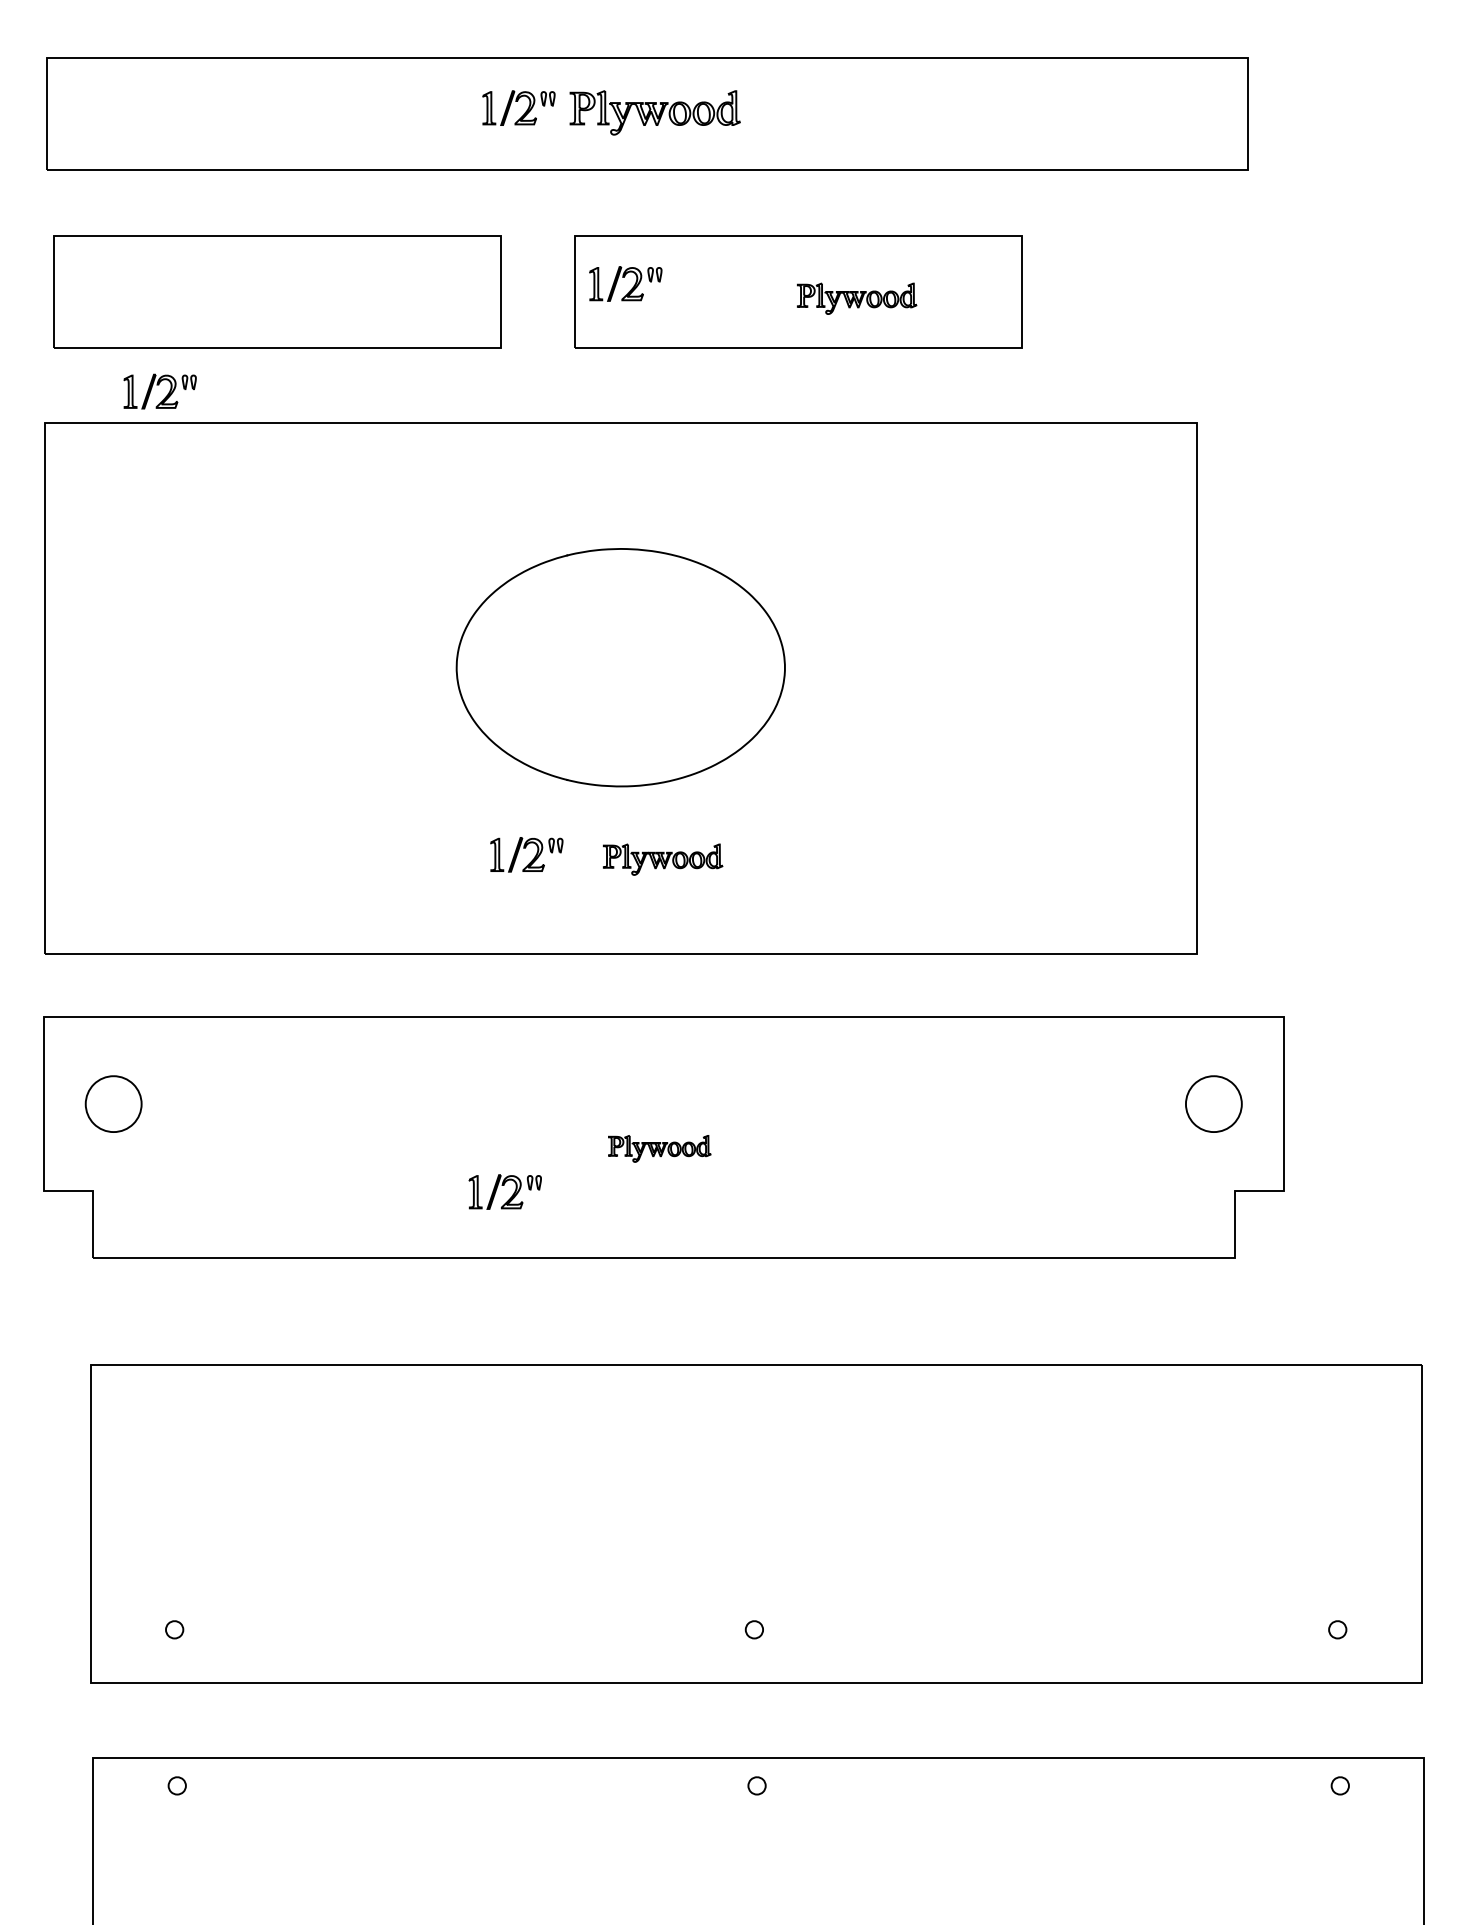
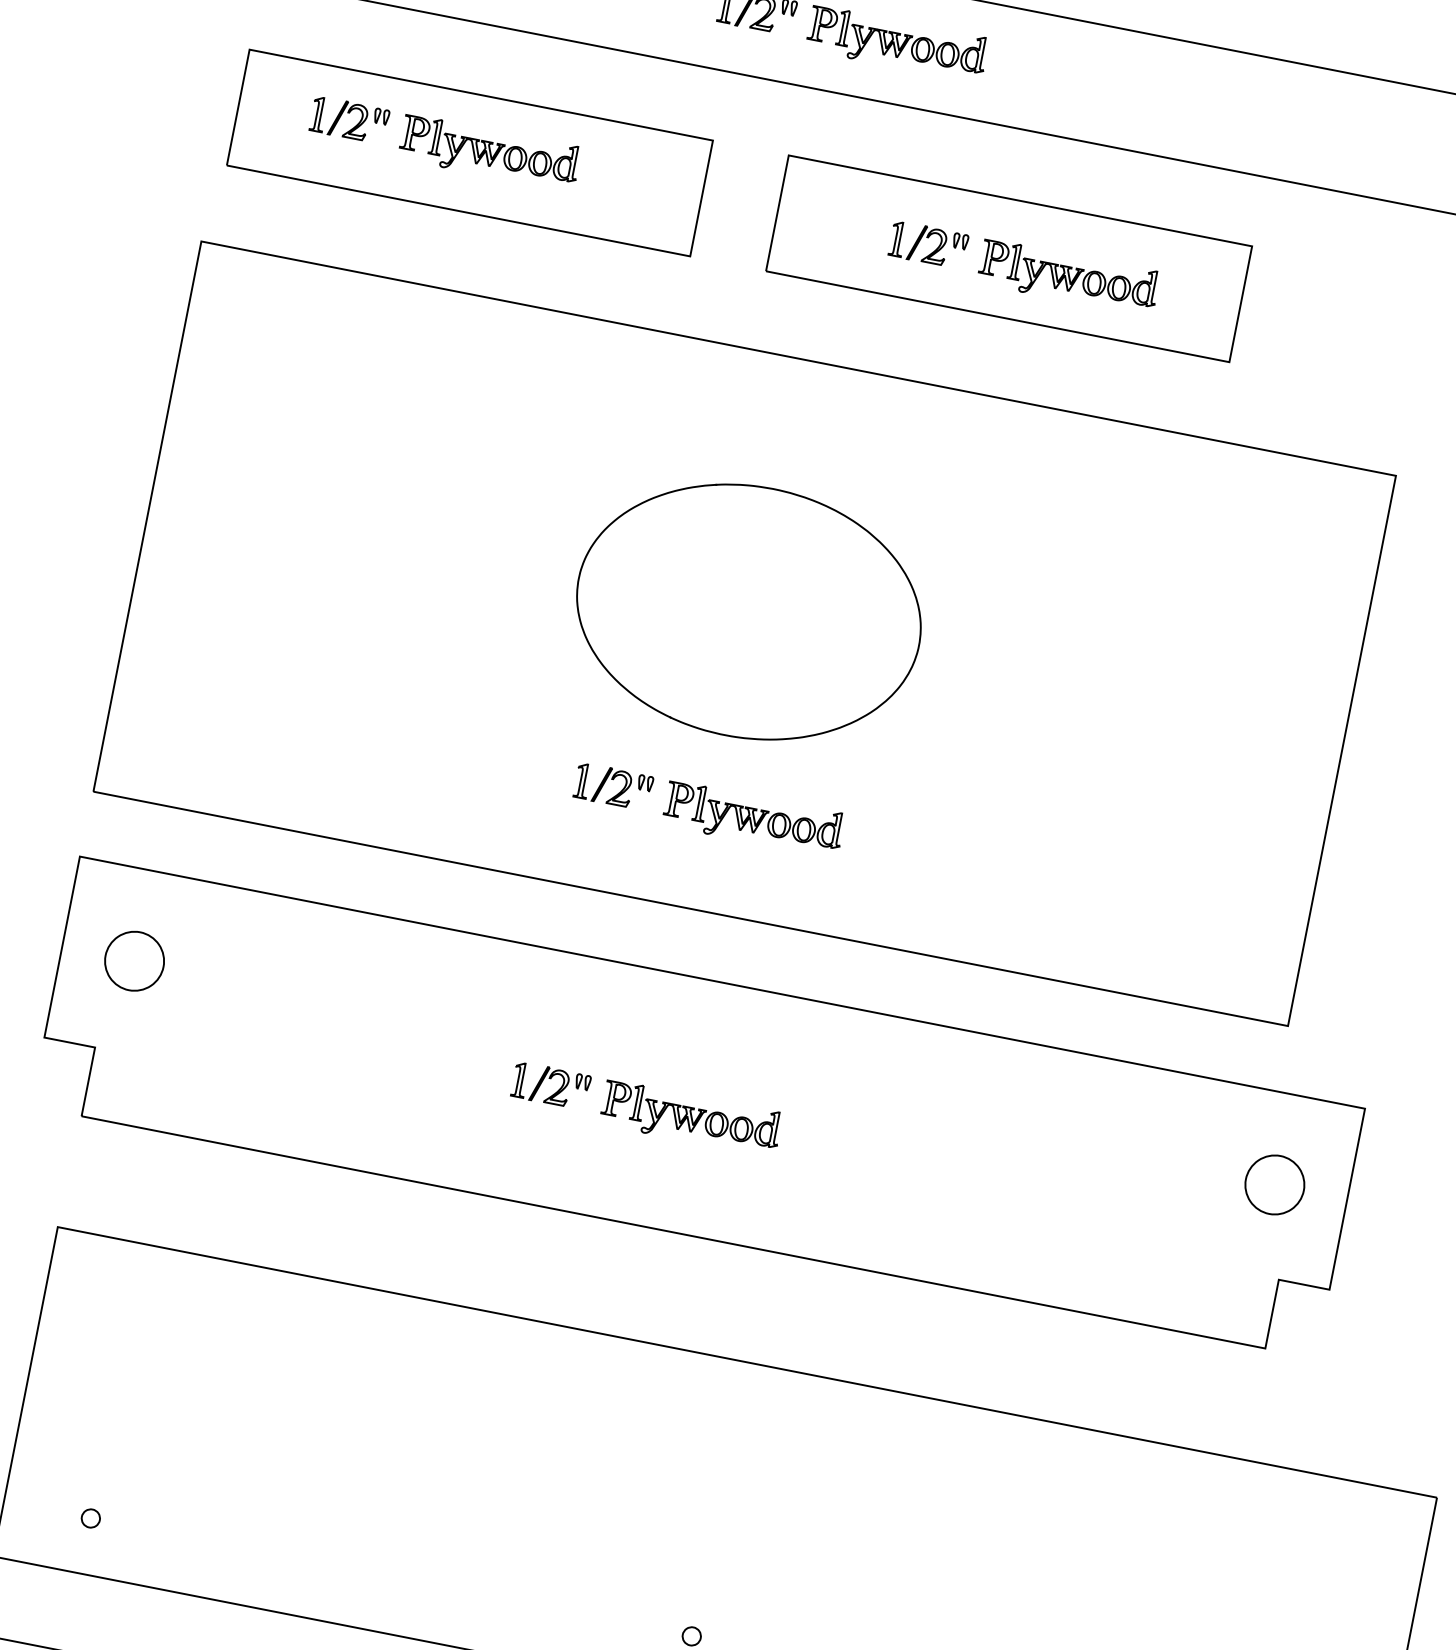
part: (624, 277) -> (928, 238), moved
part: (296, 288) -> (489, 153), added
part: (856, 298) -> (1068, 277), size x1.43
part: (158, 385) -> (349, 113), moved
part: (662, 859) -> (753, 819), size x1.43
part: (659, 1148) -> (691, 1118), size x1.67
part: (504, 1191) -> (550, 1085), moved

